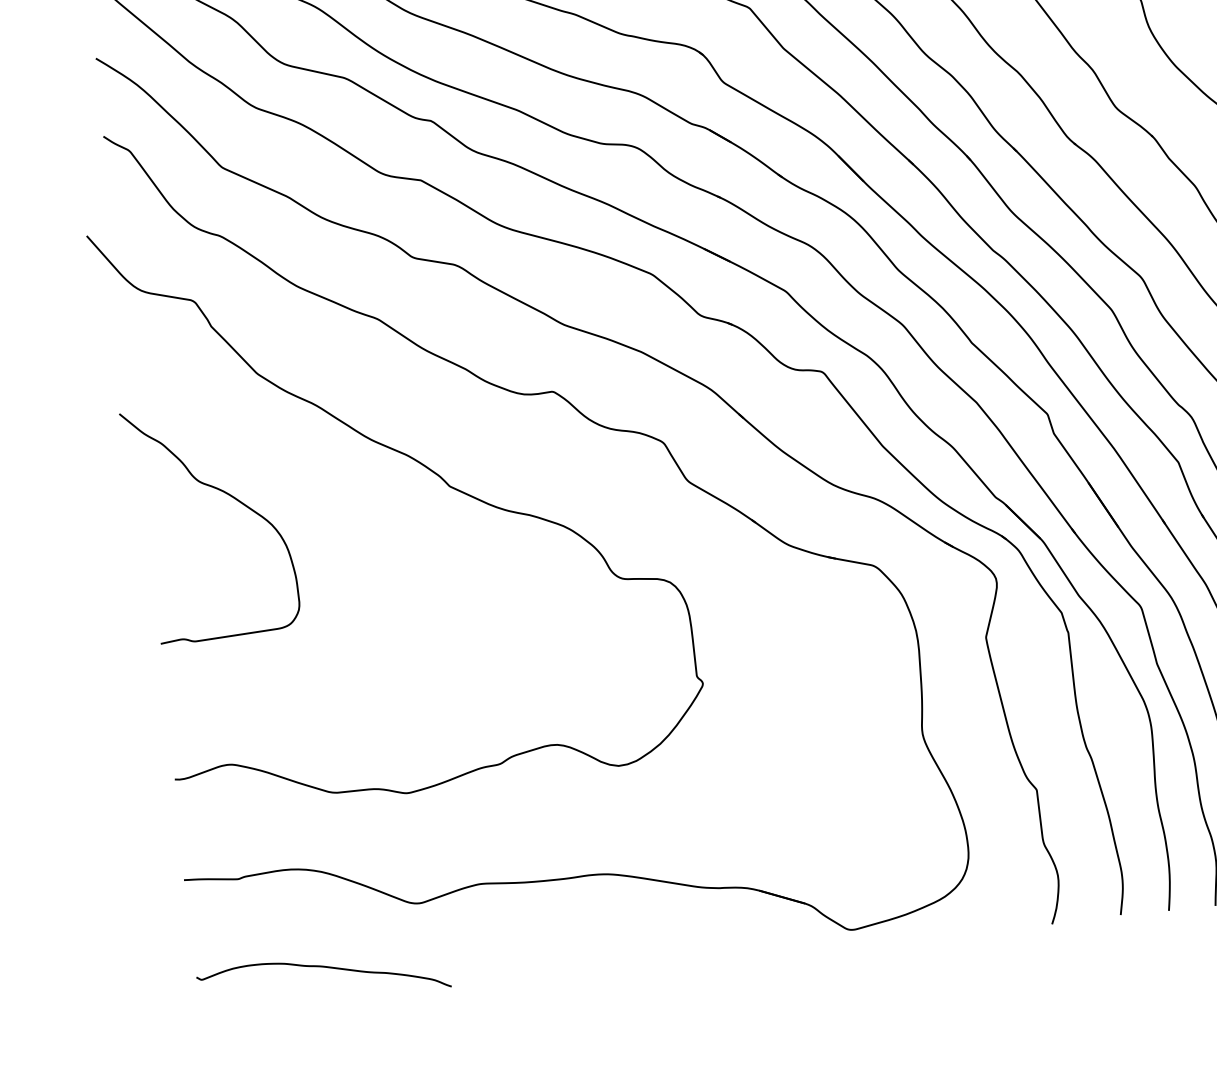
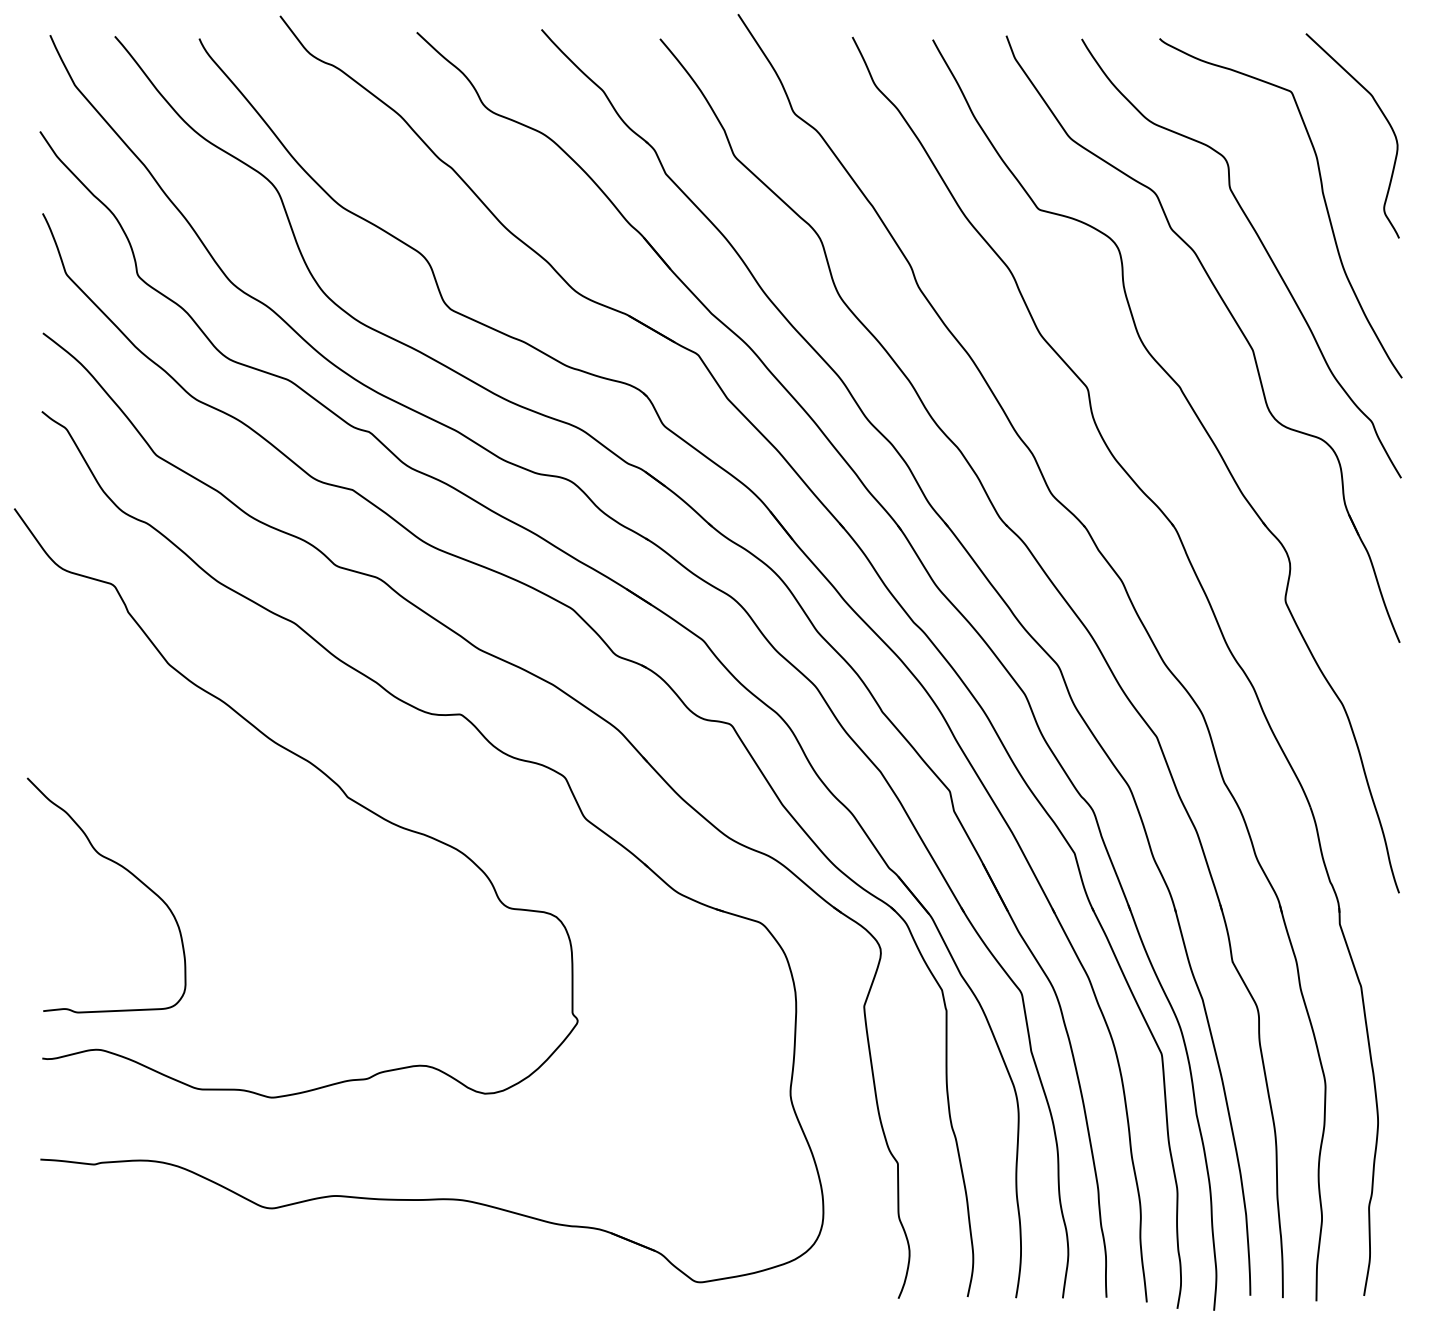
curve: (226, 494) -> (124, 869), moved
curve: (325, 968) -> (171, 1262), removed

